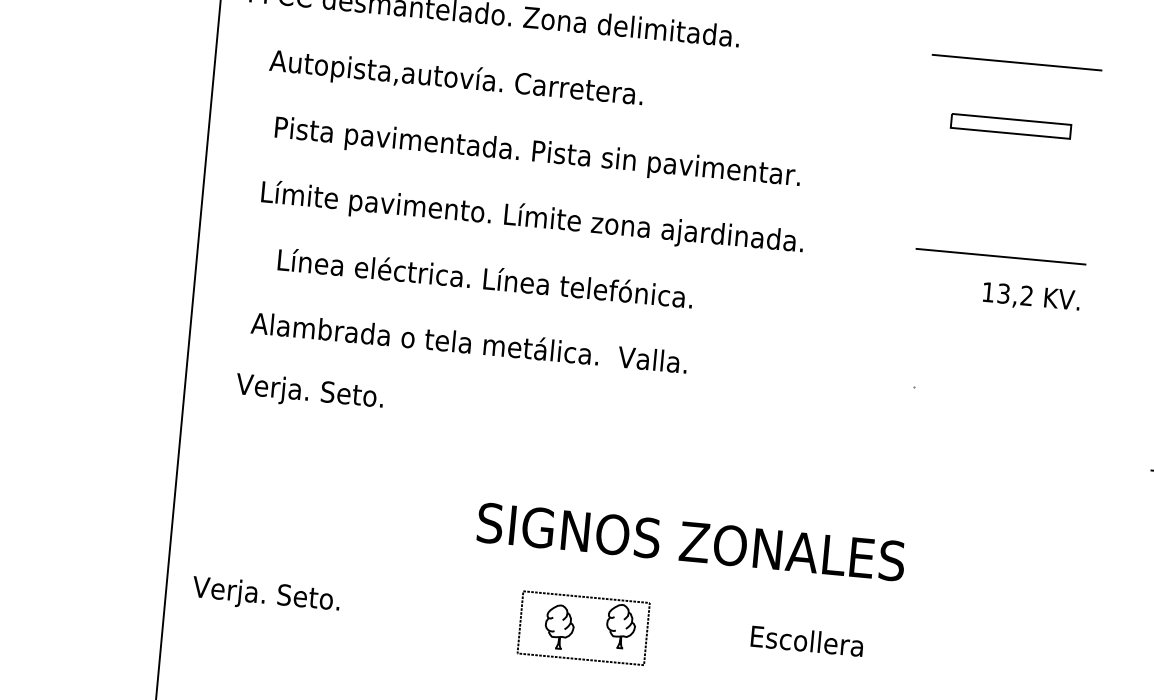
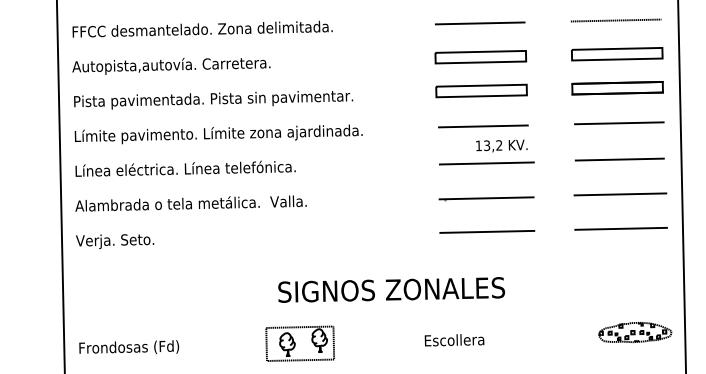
text: (456, 80) -> (171, 66), moved
part: (1010, 126) -> (480, 57), size x1.43
text: (537, 154) -> (213, 100), moved
part: (1005, 188) -> (481, 90), added
text: (532, 218) -> (218, 134), moved
text: (485, 277) -> (185, 168), moved
line: (998, 327) -> (486, 163), added
text: (468, 342) -> (190, 203), moved
line: (991, 392) -> (486, 198), added
text: (310, 393) -> (115, 241), moved
line: (986, 454) -> (487, 231), added
text: (691, 541) -> (391, 289), moved
text: (287, 597) -> (128, 348), Verja. Seto. -> Frondosas (Fd)
part: (582, 627) -> (299, 343), moved
text: (807, 641) -> (454, 340), moved

